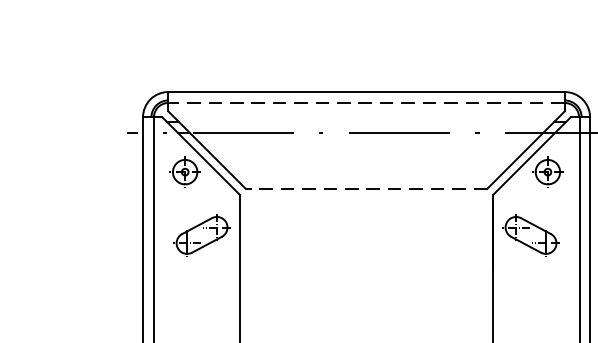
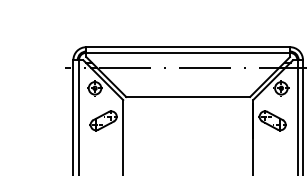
line: (367, 102) -> (188, 52), dashed -> solid
line: (367, 189) -> (188, 97), dashed -> solid

